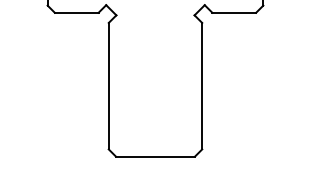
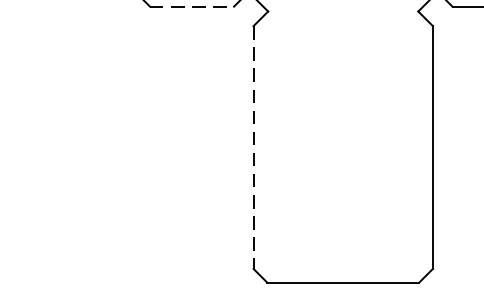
line: (76, 12) -> (191, 6), solid -> dashed
line: (108, 86) -> (253, 148), solid -> dashed

